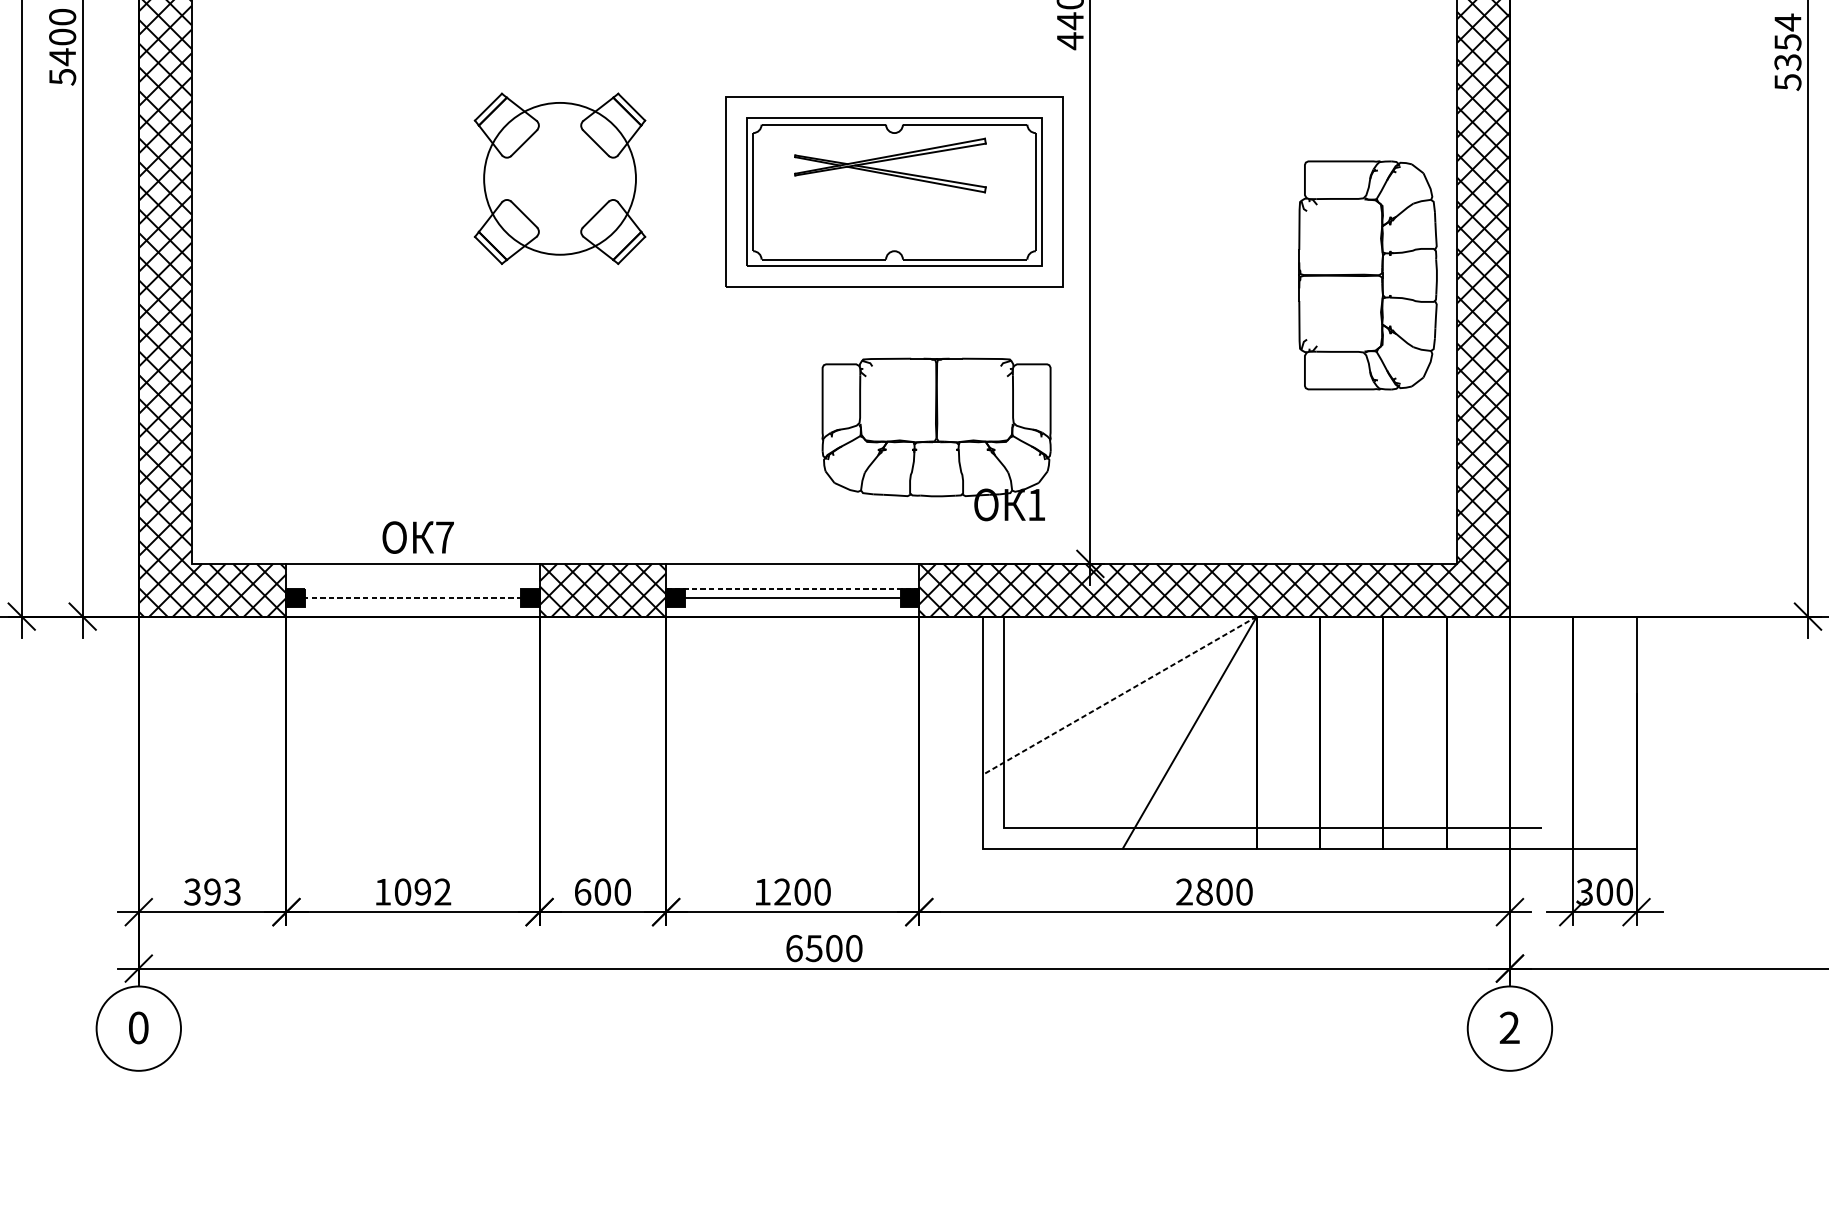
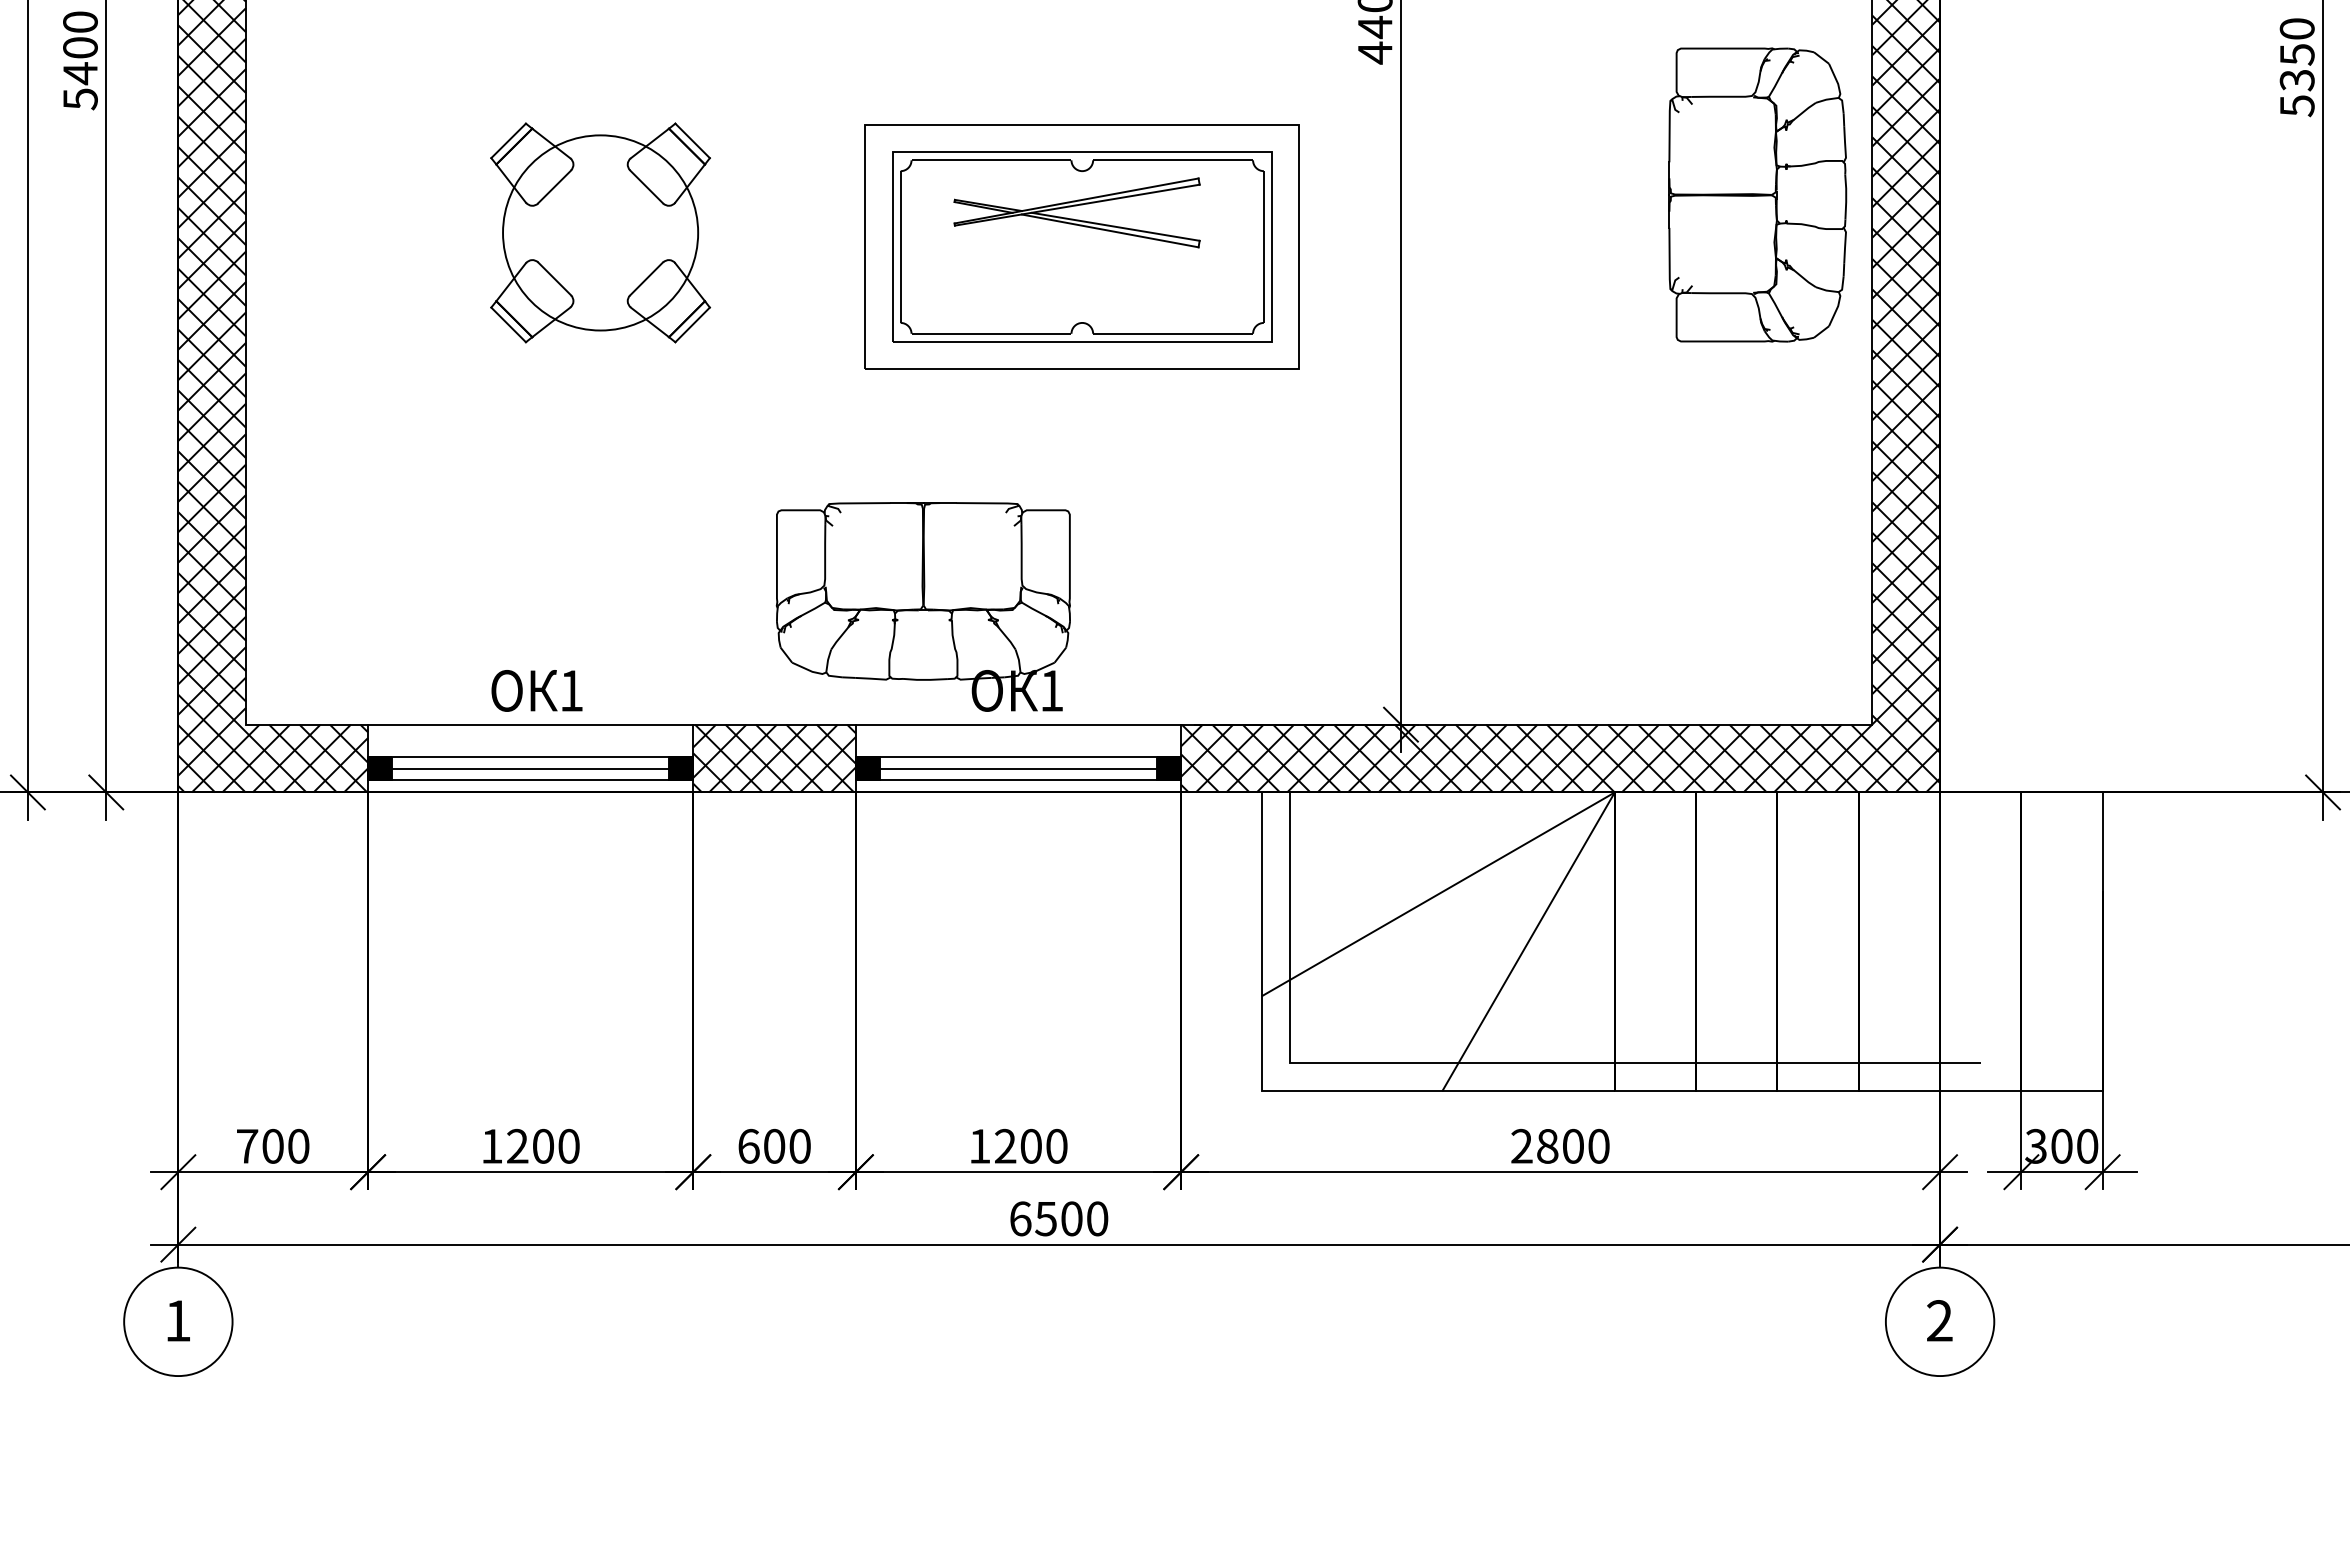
text: (1787, 22) -> (2296, 28), 5354 -> 5350
part: (559, 178) -> (600, 232), moved
part: (893, 191) -> (1081, 246), moved
part: (1367, 274) -> (1757, 194), moved
part: (935, 439) -> (922, 606), moved
text: (444, 537) -> (571, 690), 7 -> 1
line: (412, 588) -> (530, 756), added
line: (792, 588) -> (1018, 756), dashed -> solid
line: (412, 597) -> (530, 768), dashed -> solid
line: (412, 607) -> (530, 780), added
line: (792, 607) -> (1018, 780), added
line: (1119, 696) -> (1438, 894), dashed -> solid
text: (212, 891) -> (272, 1145), 393 -> 700
text: (423, 892) -> (543, 1146), 1092 -> 1200
text: (138, 1027) -> (177, 1320), 0 -> 1

